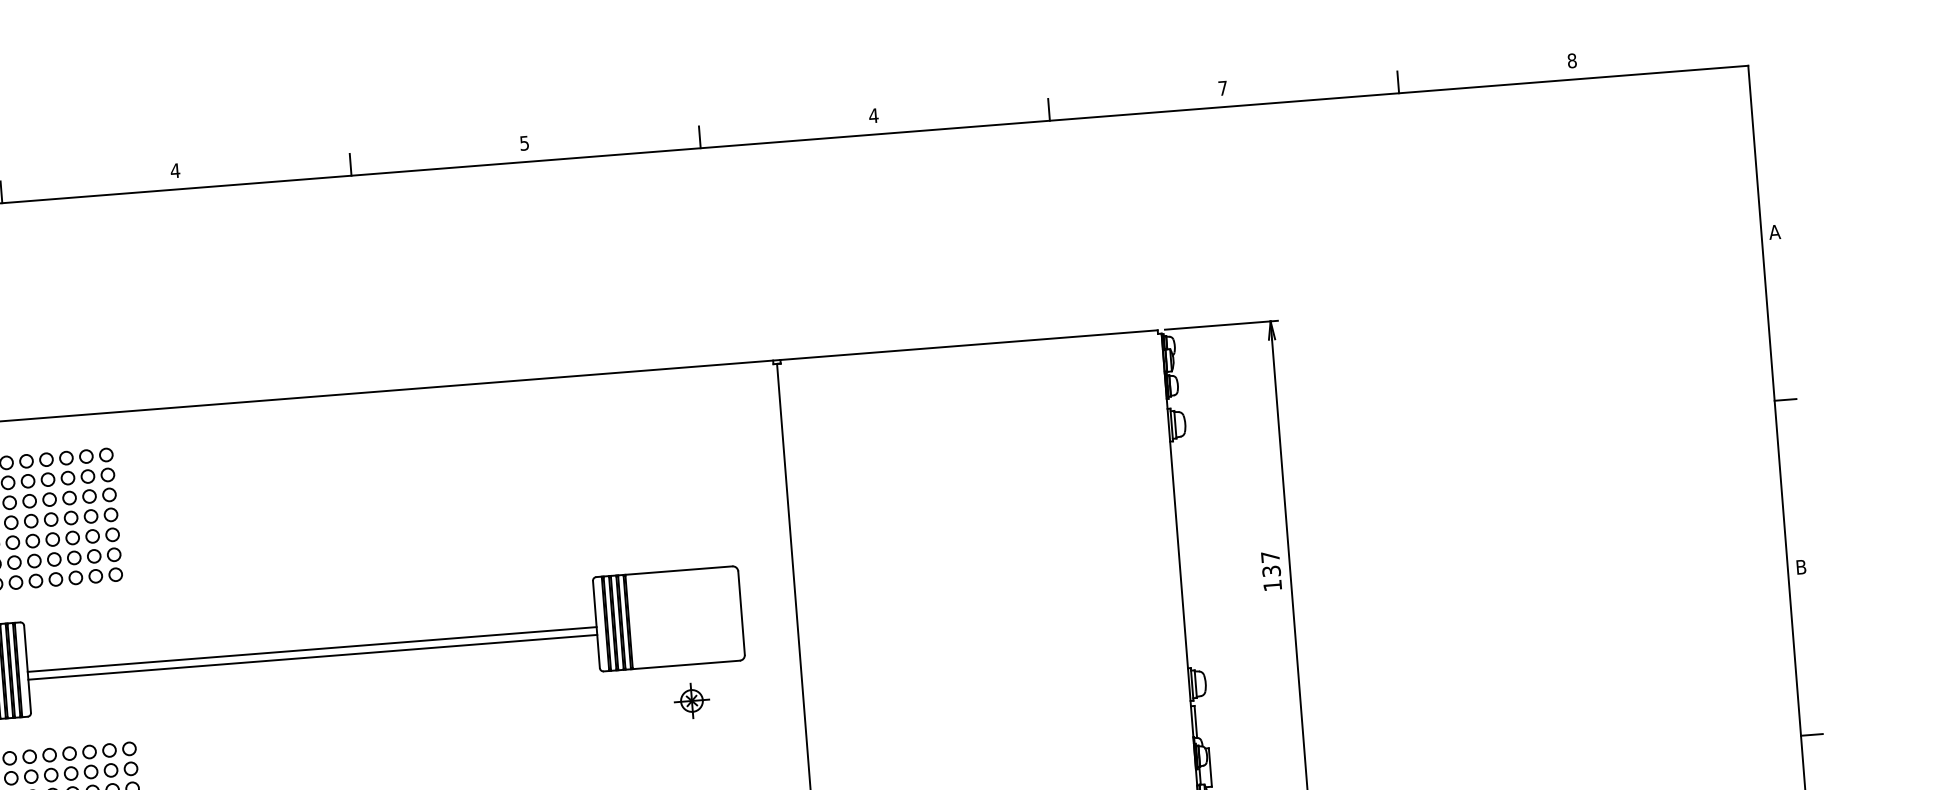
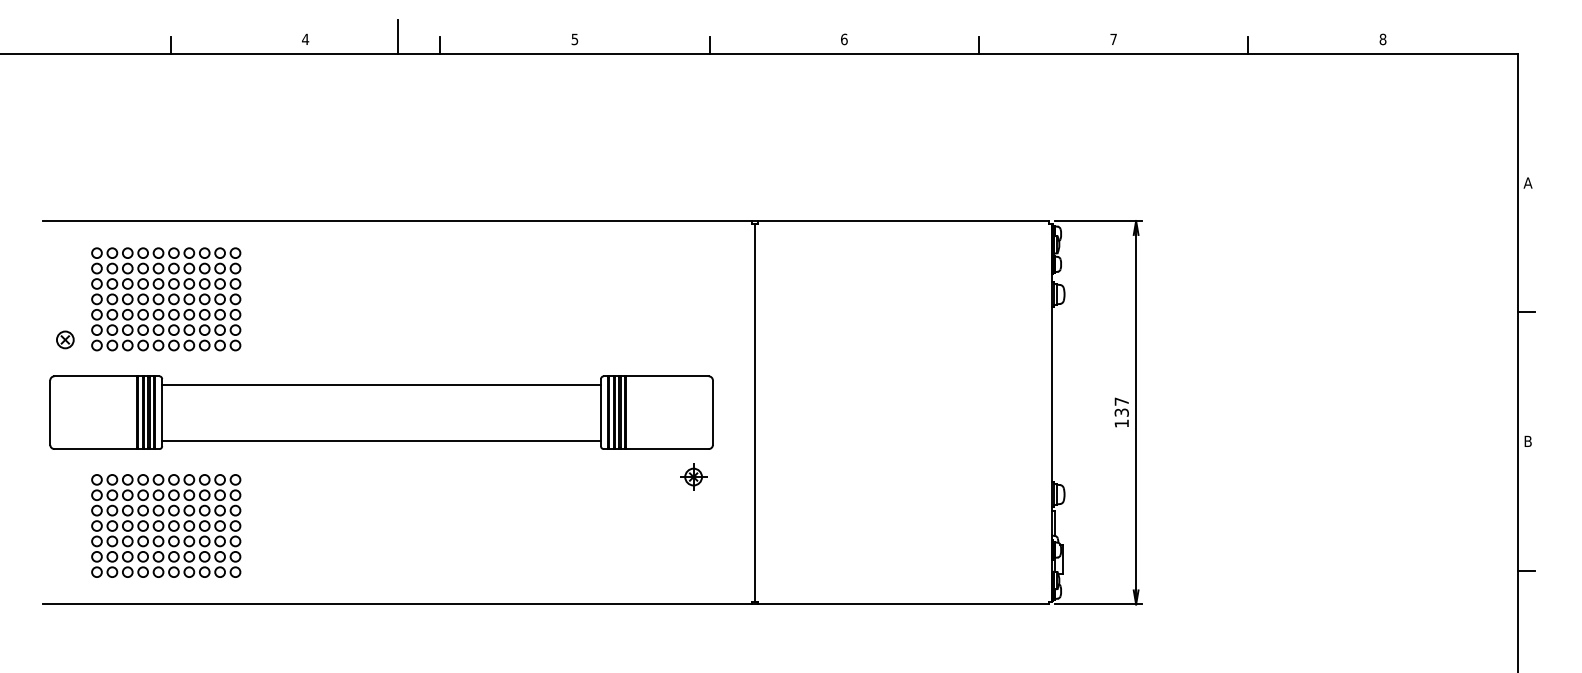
text: (872, 115) -> (843, 39), 4 -> 6
line: (295, 157) -> (398, 36), added
line: (312, 649) -> (381, 440), moved
line: (312, 657) -> (381, 384), moved
part: (691, 700) -> (693, 476), moved

